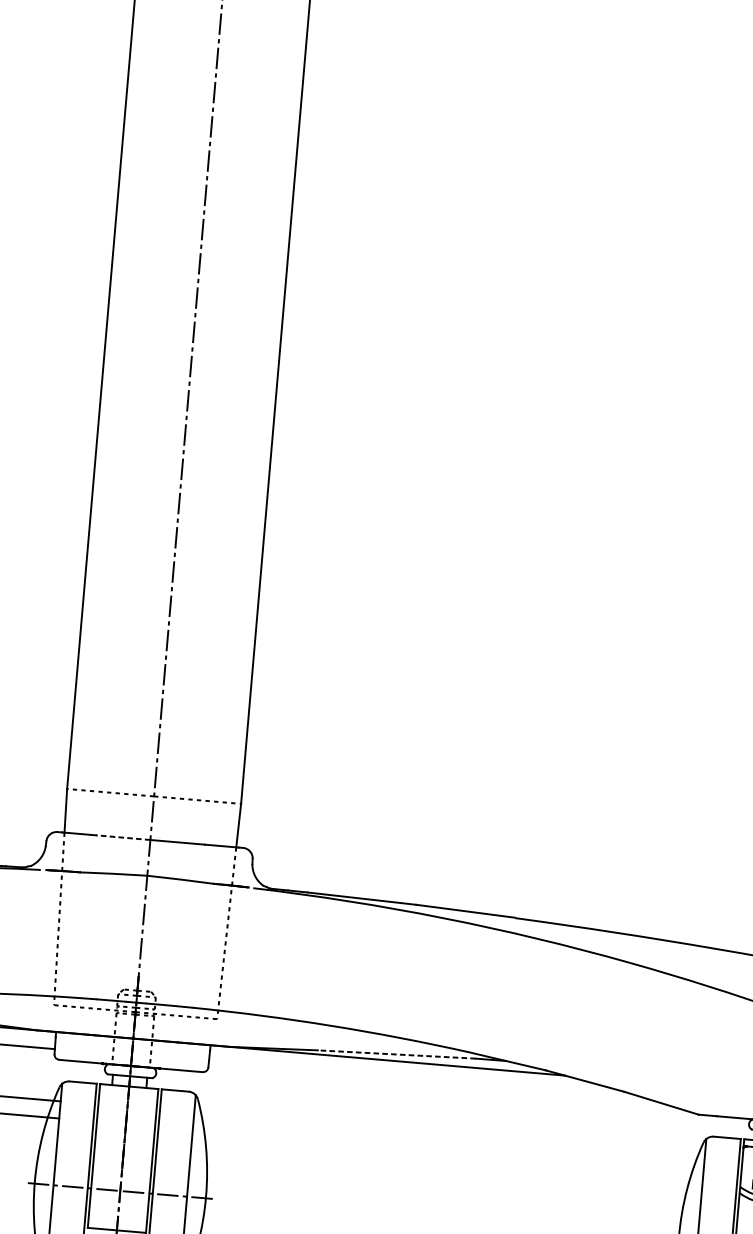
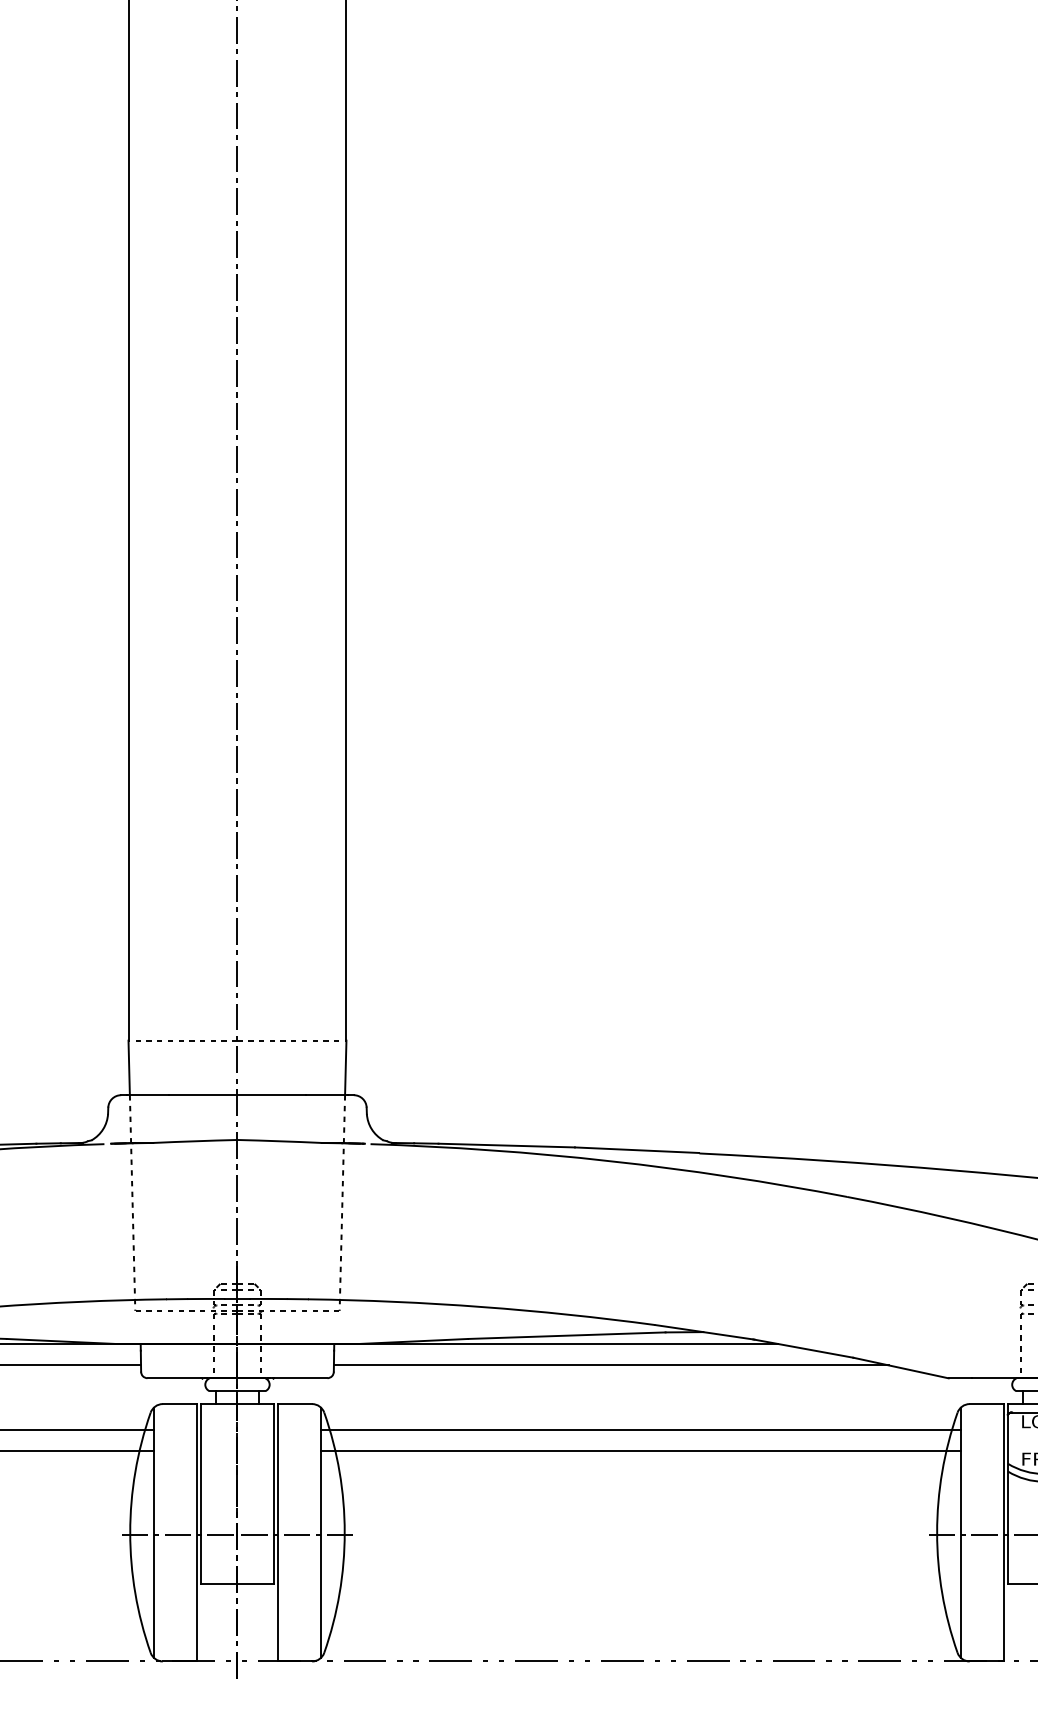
line: (122, 837) -> (202, 1095), dashed -> solid
line: (396, 1054) -> (566, 1335), dashed -> solid
line: (430, 1081) -> (611, 1365), added
line: (449, 1134) -> (640, 1429), added
line: (447, 1152) -> (640, 1451), added

